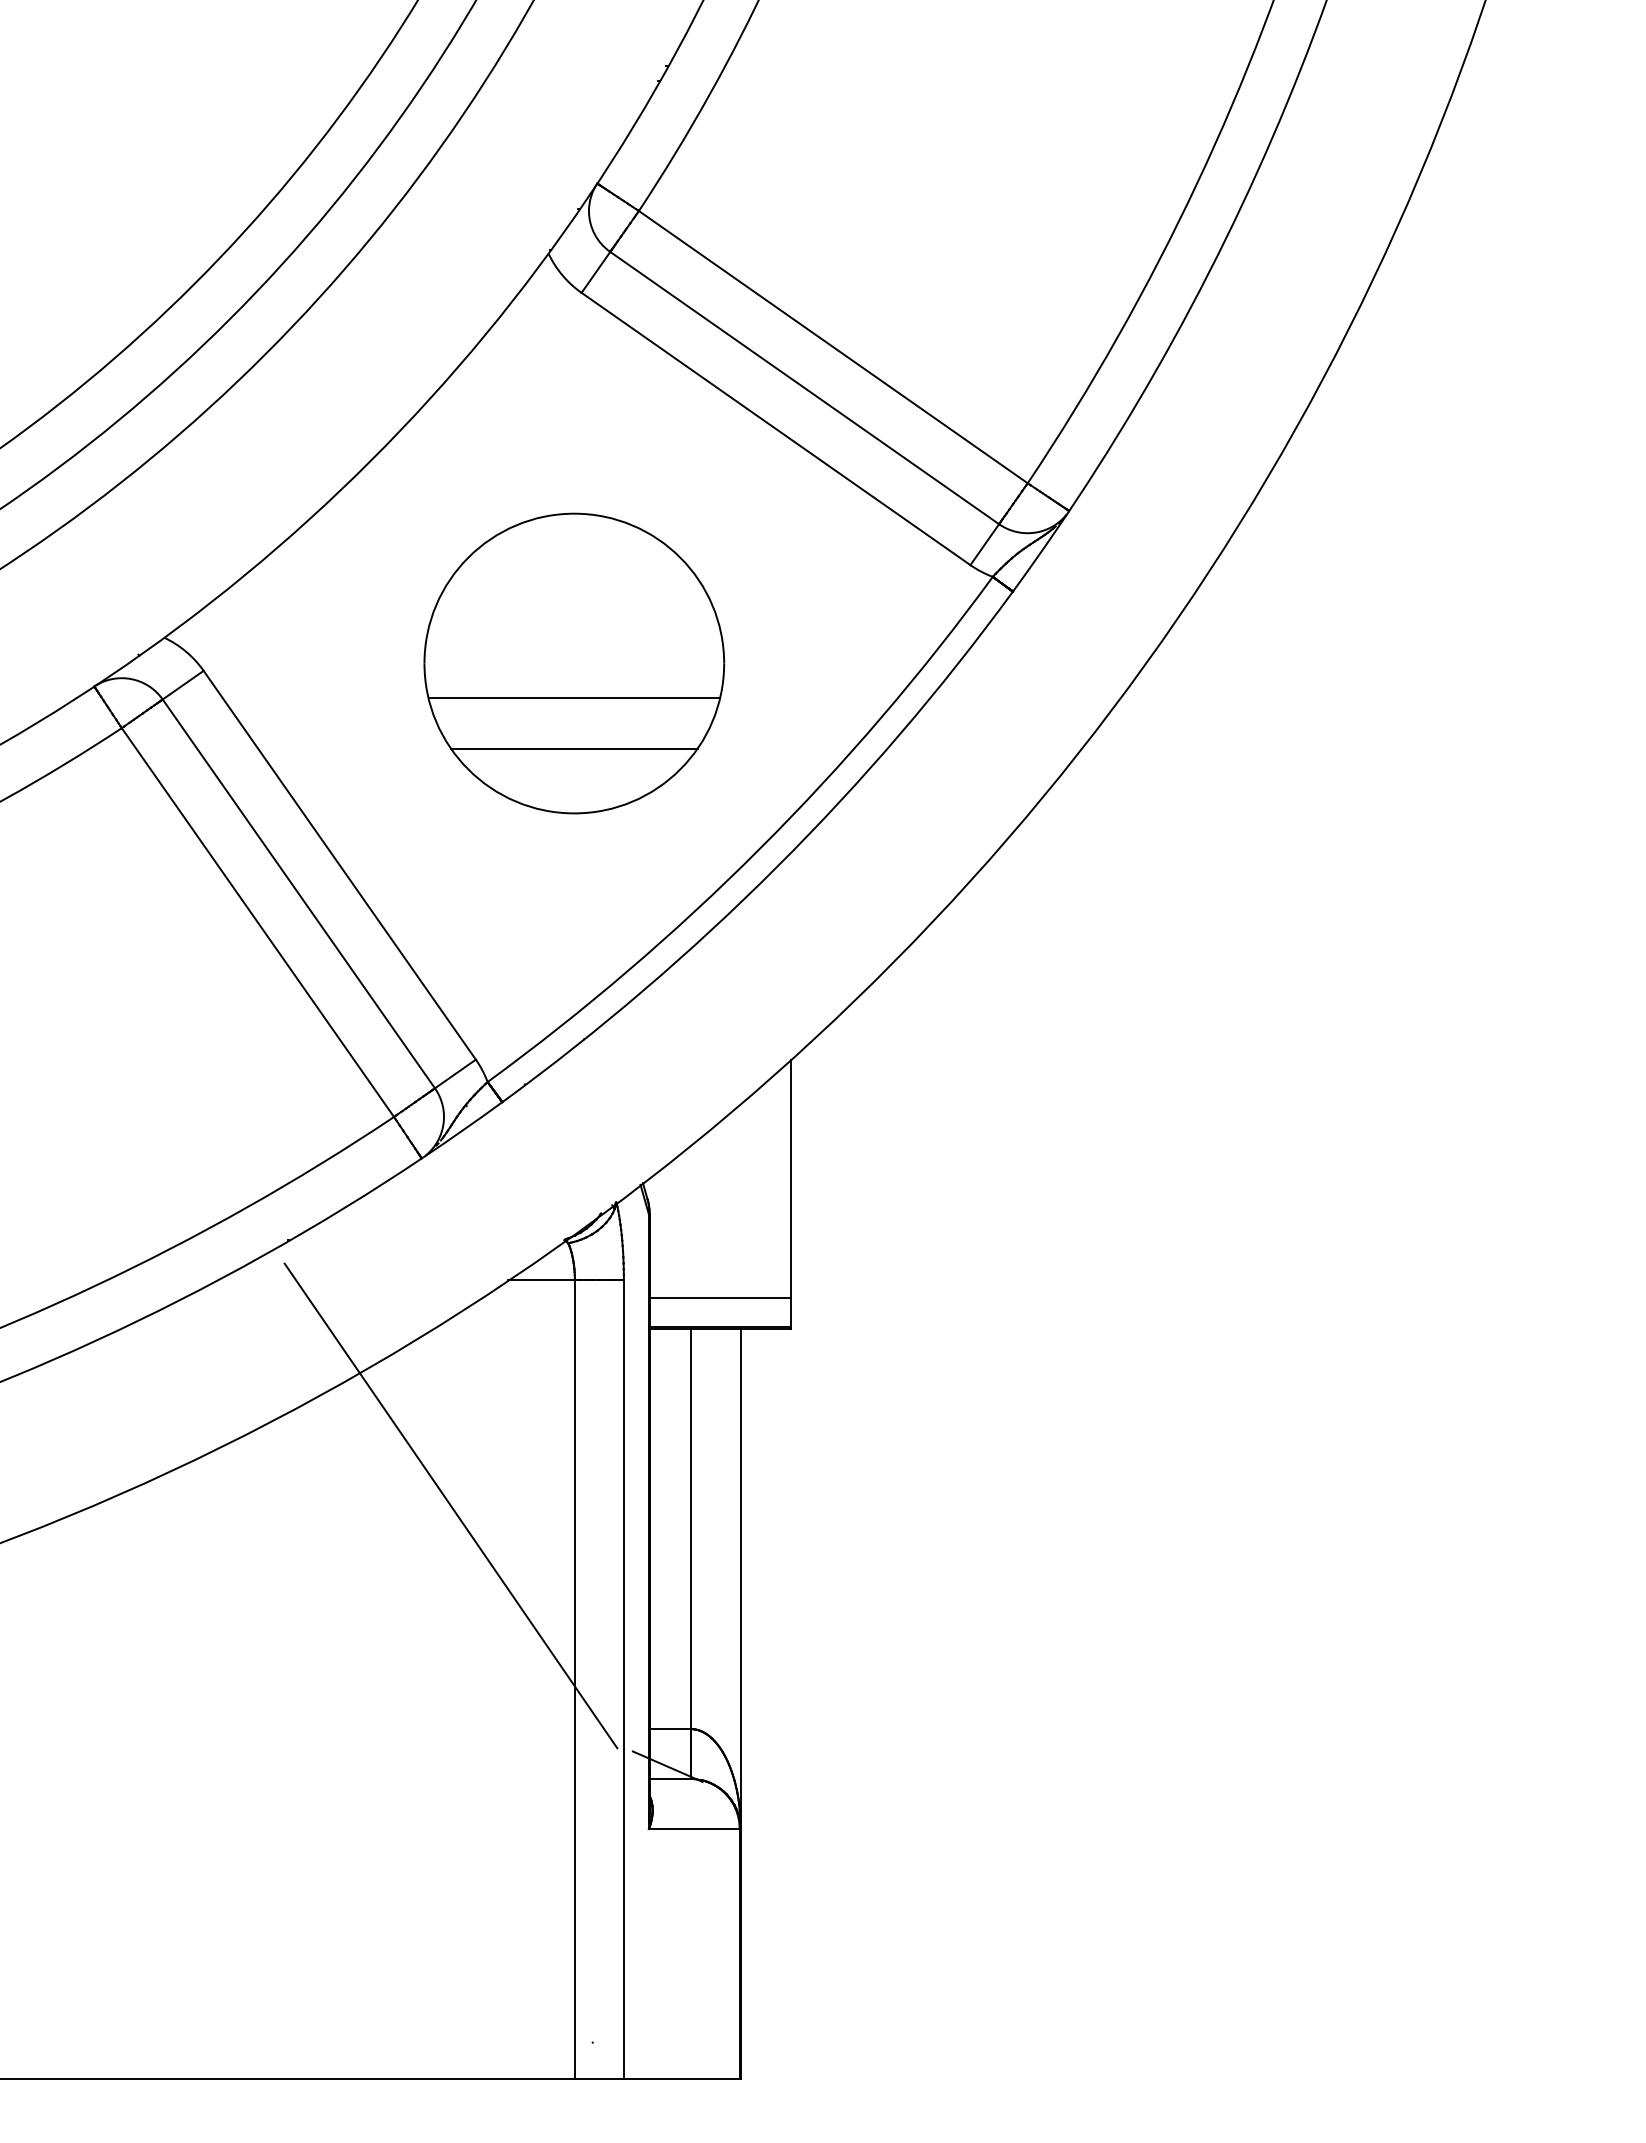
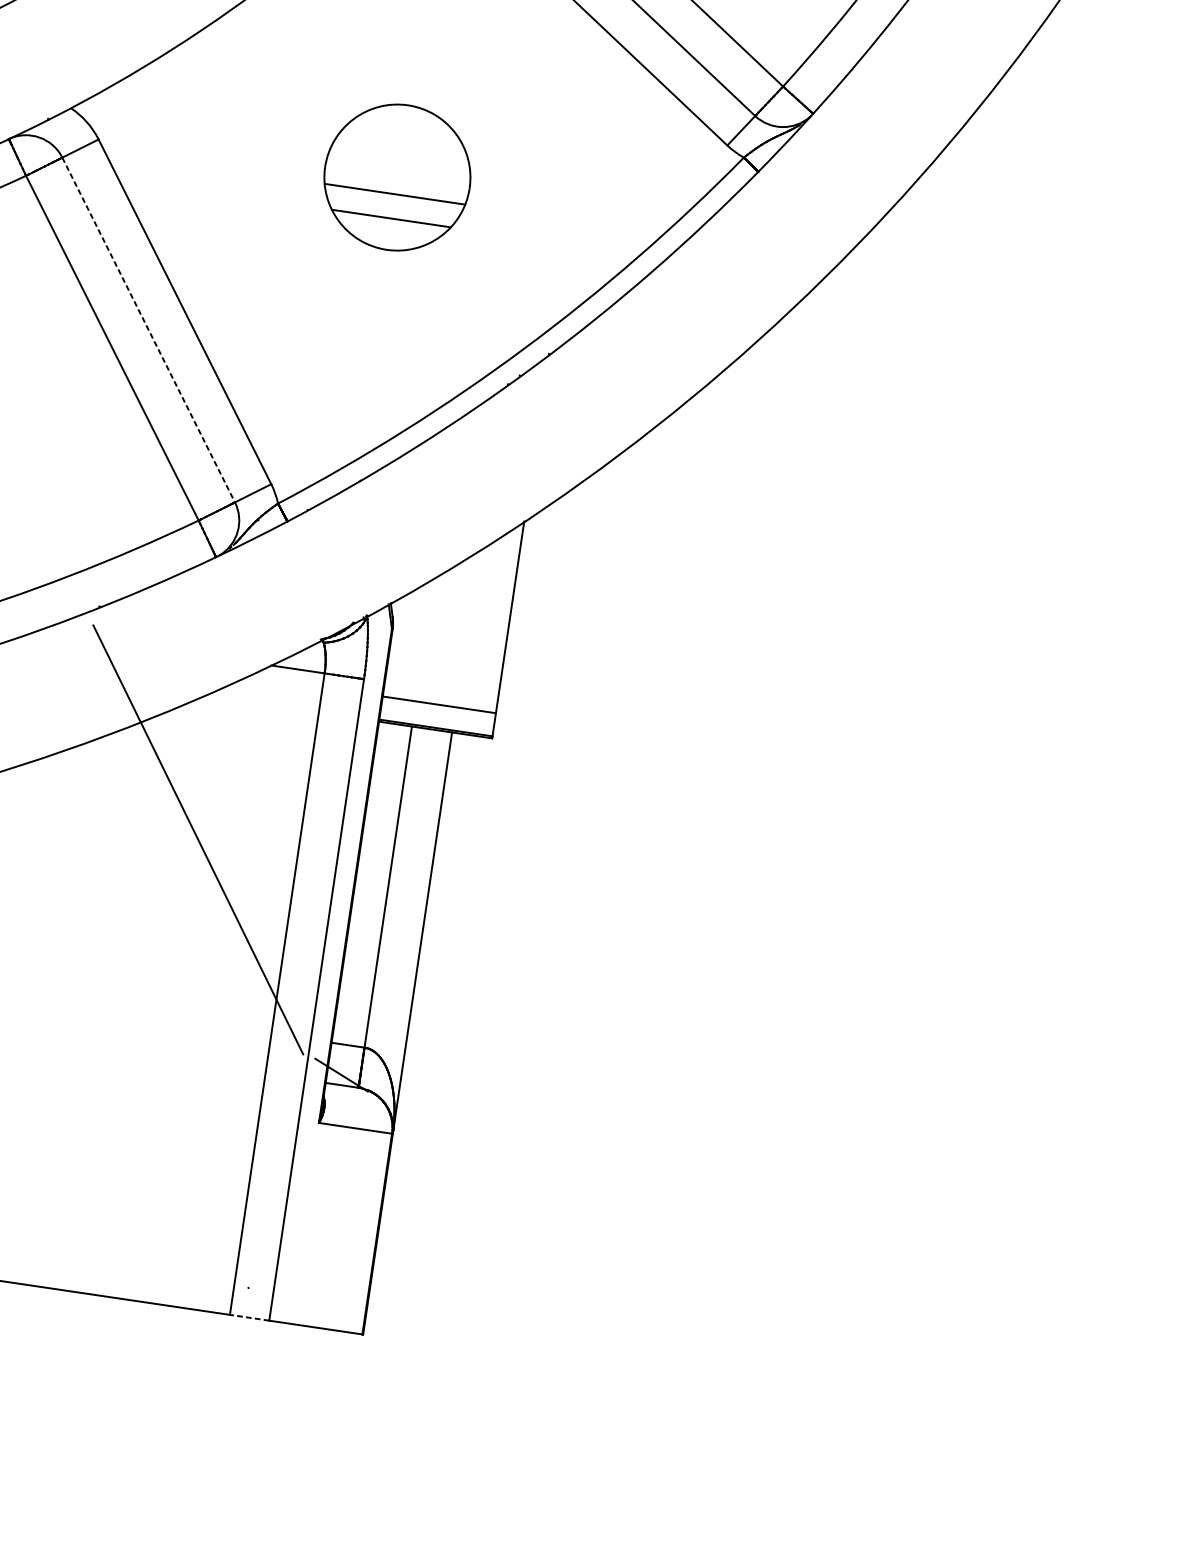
part: (574, 663) -> (397, 177), size x0.6
line: (299, 894) -> (149, 330), solid -> dashed
line: (598, 2078) -> (248, 1317), solid -> dashed

